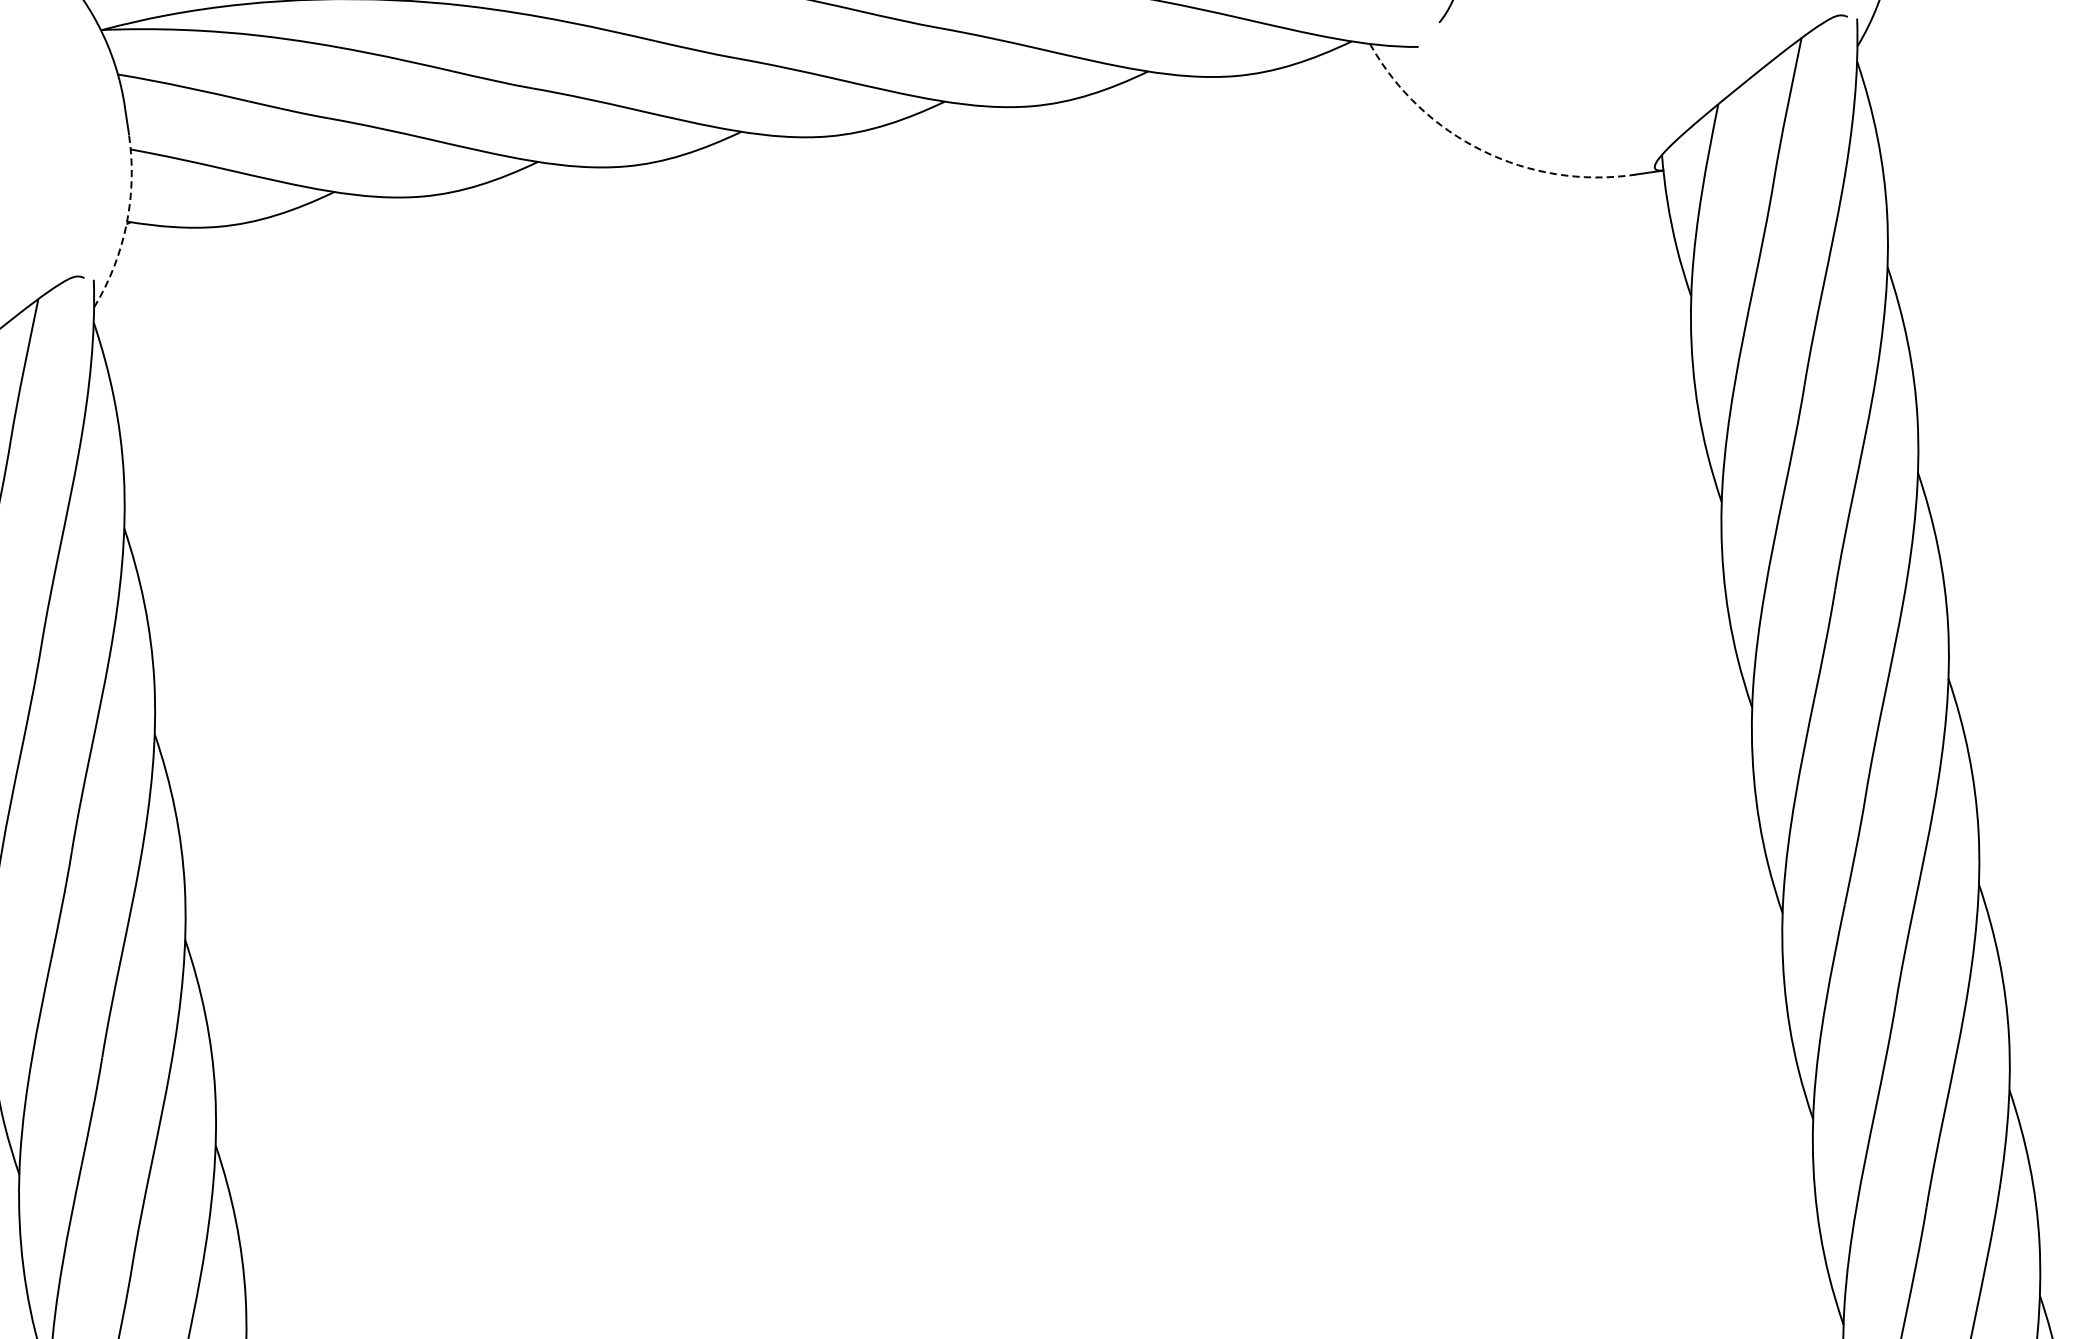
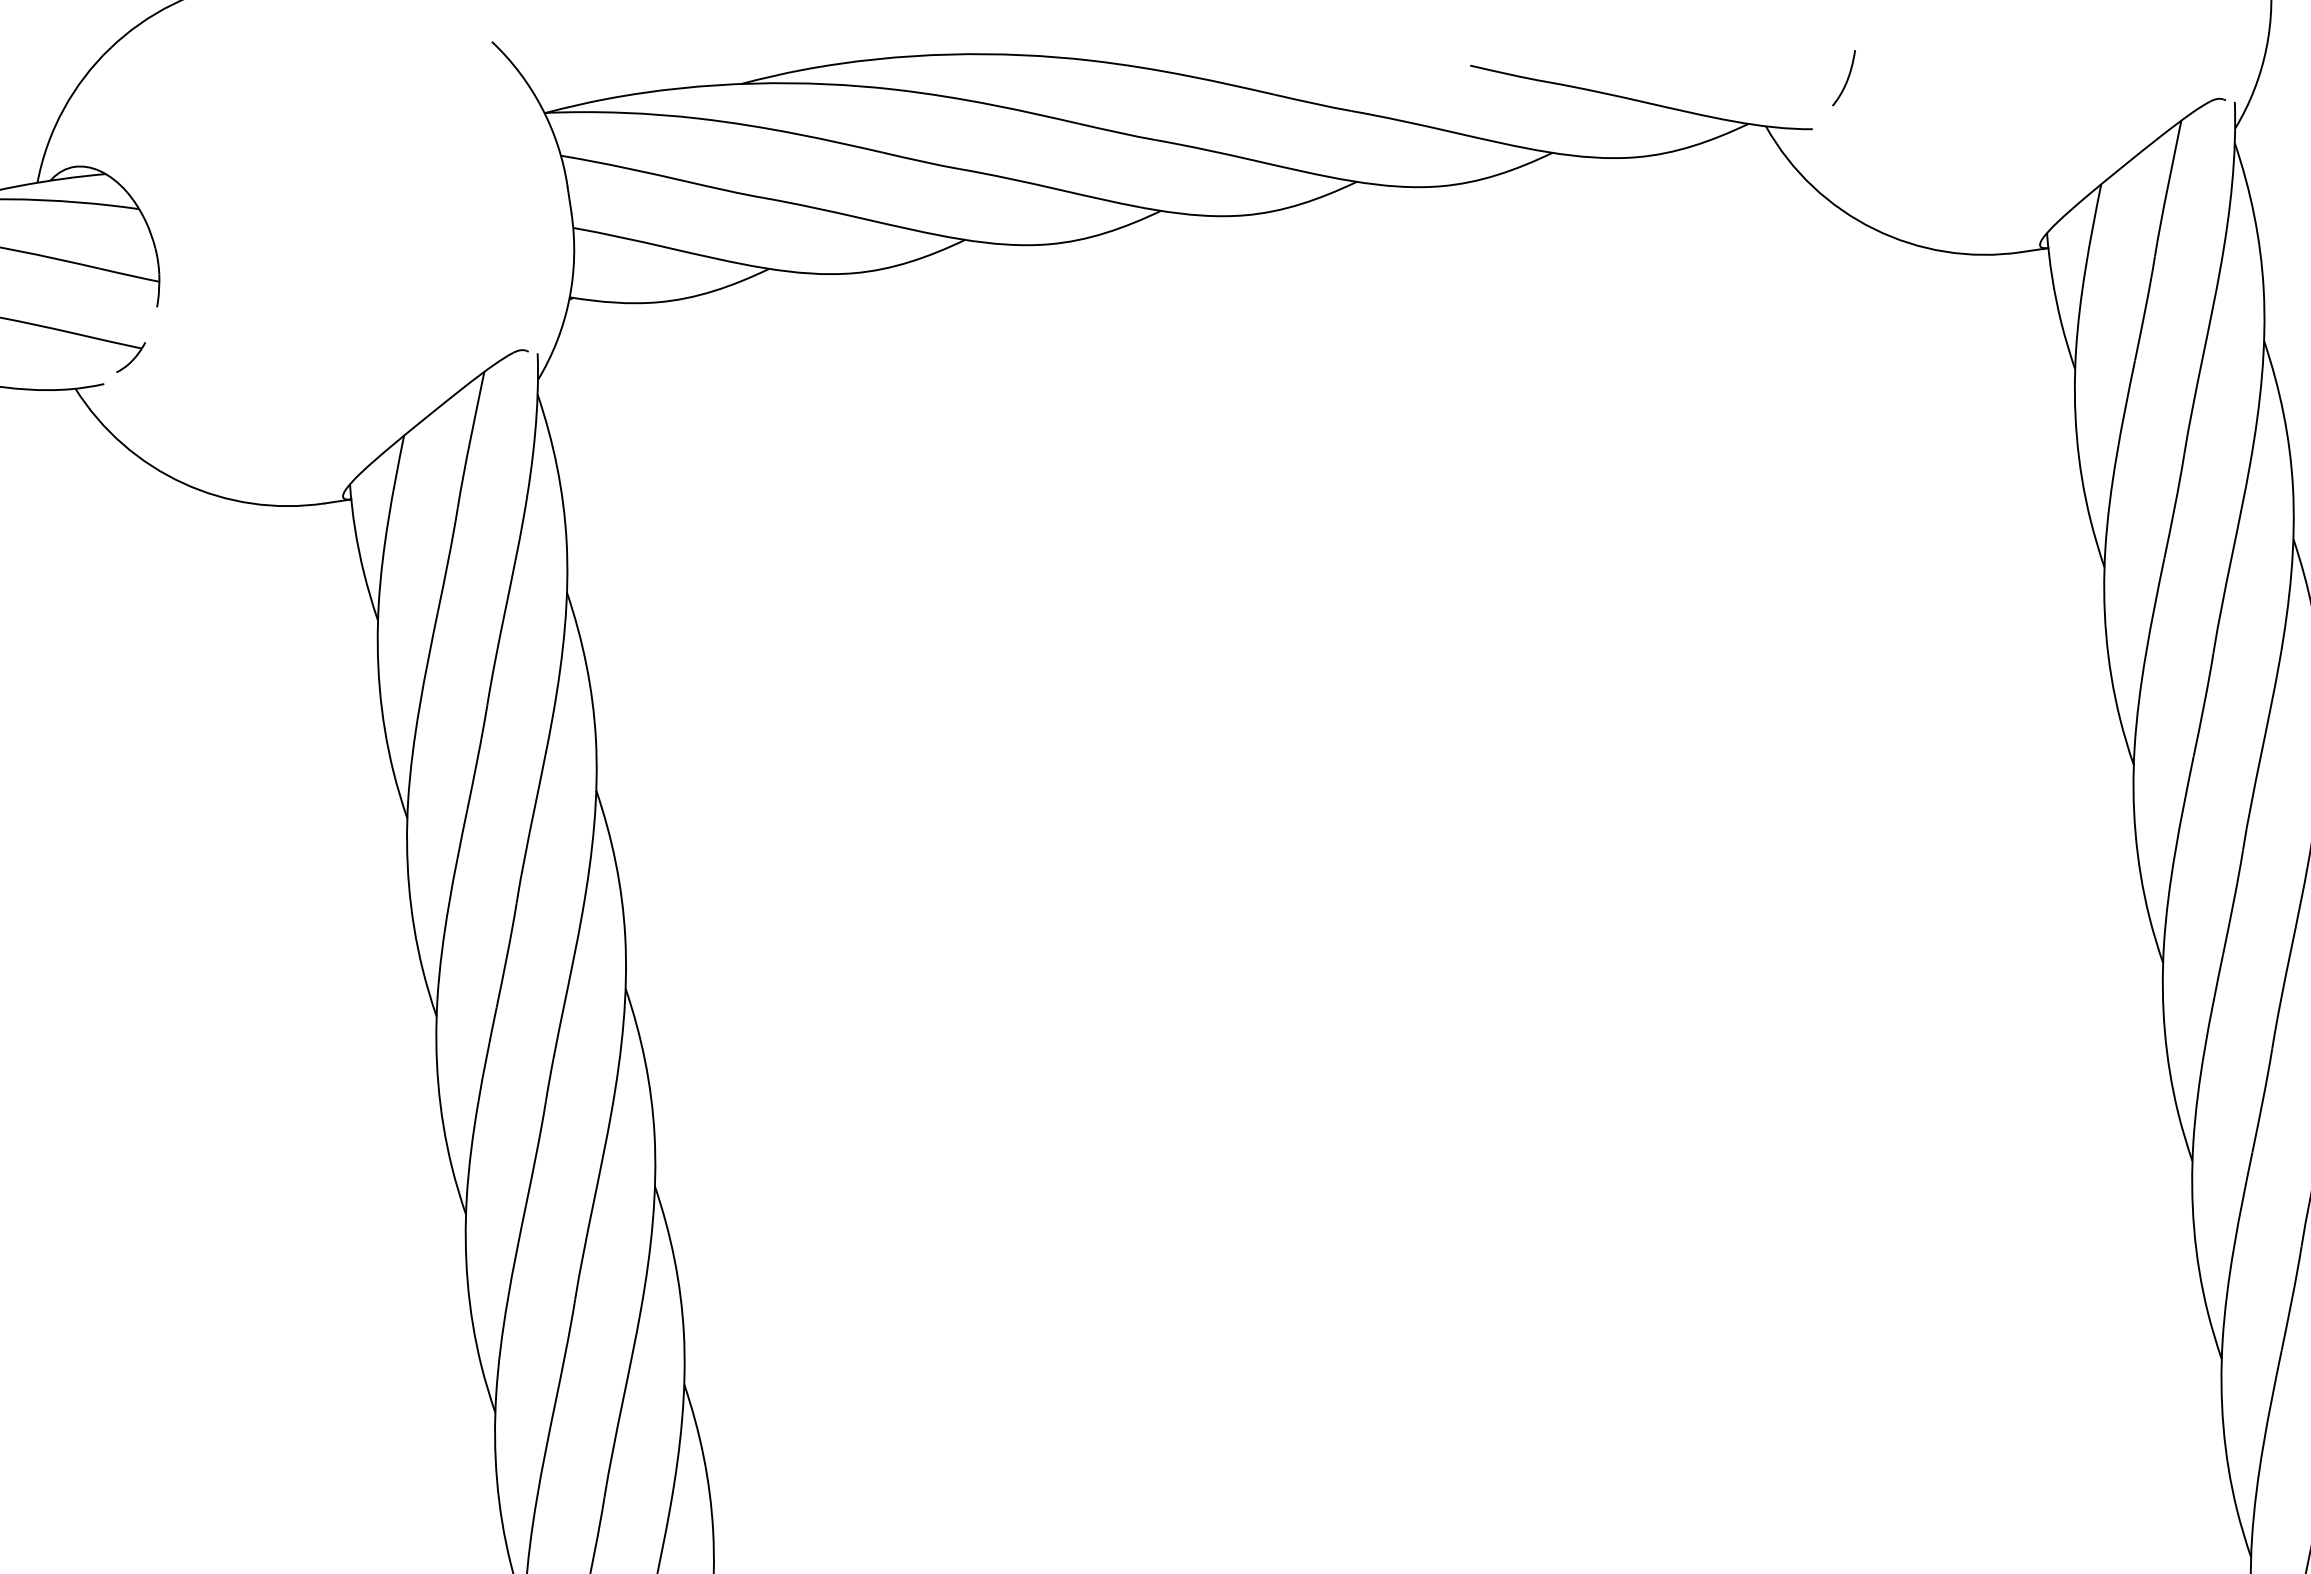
arc: (1482, 151) -> (1874, 229), dashed -> solid
arc: (126, 223) -> (569, 299), dashed -> solid

